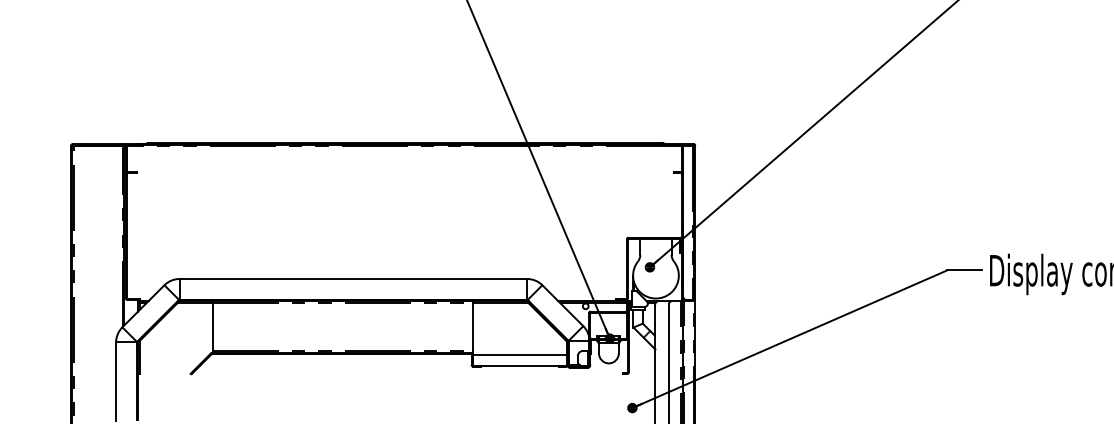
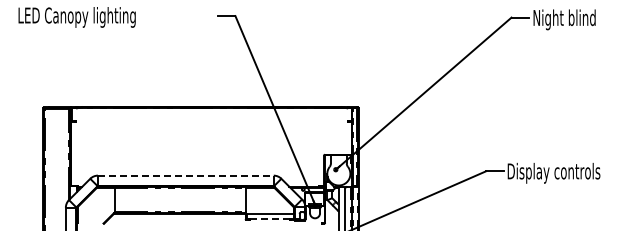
line: (352, 278) -> (185, 175), solid -> dashed
line: (520, 365) -> (270, 219), solid -> dashed

